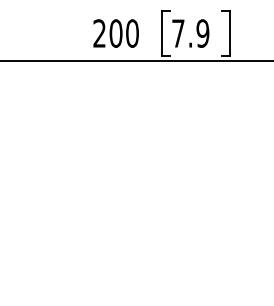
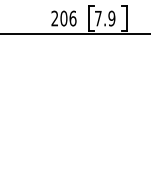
text: (131, 33) -> (72, 18), 200 -> 206

